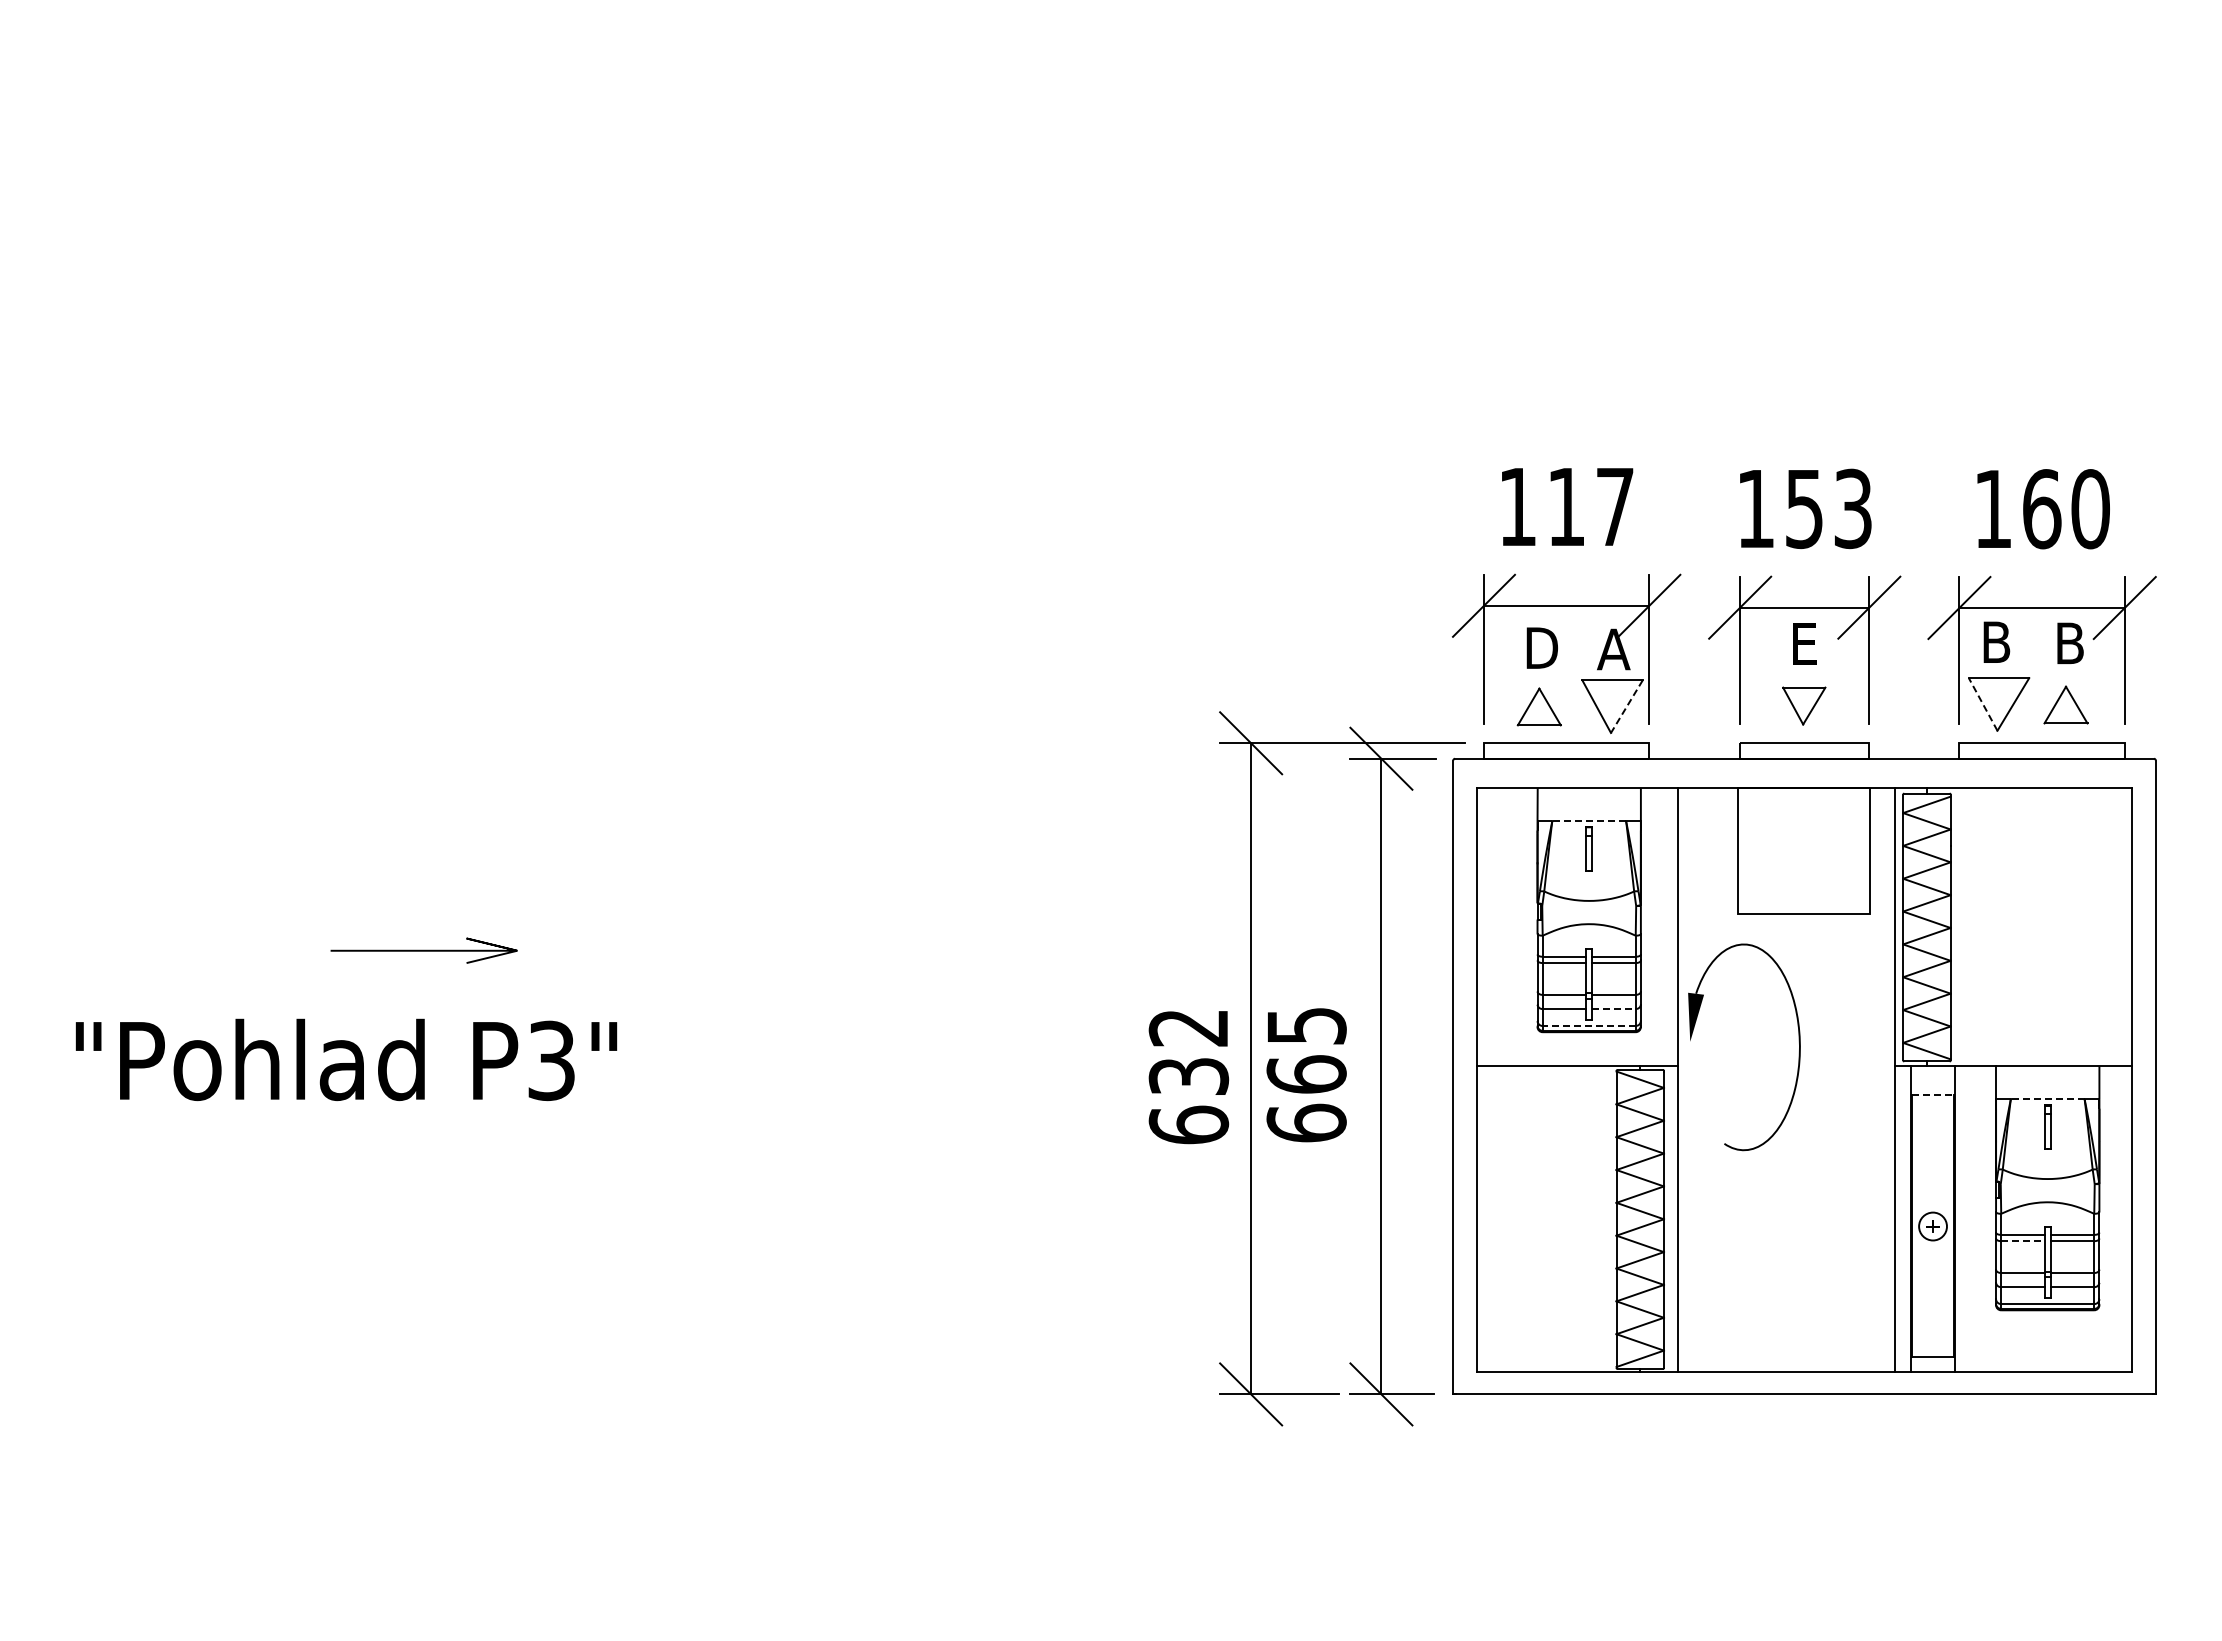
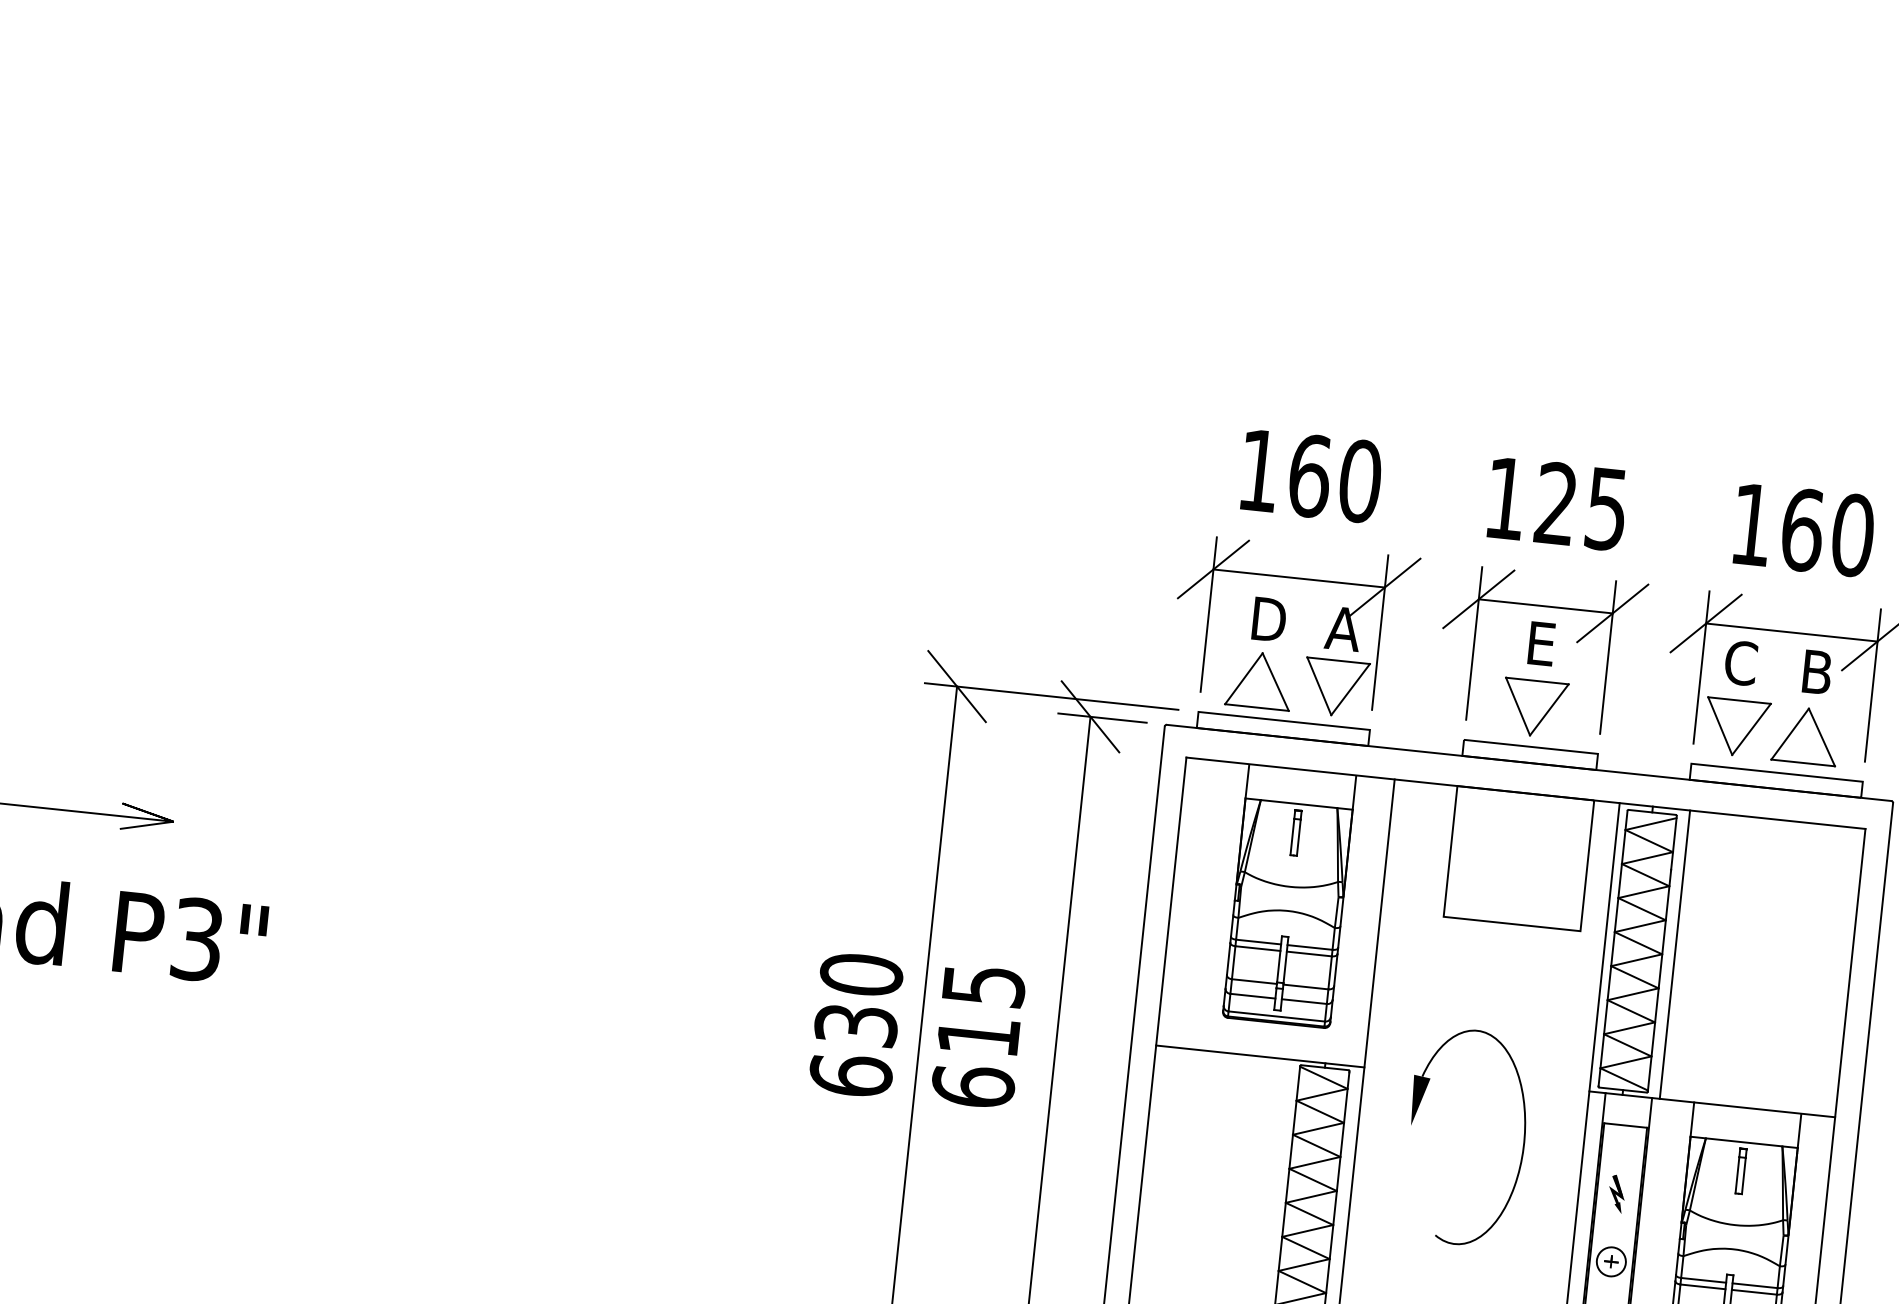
text: (1590, 506) -> (1334, 478), 117 -> 160
text: (1828, 508) -> (1581, 506), 153 -> 125
text: (1996, 642) -> (1740, 663), B -> C
line: (1983, 704) -> (1720, 726), dashed -> solid
part: (2065, 704) -> (1805, 735), size x1.43
part: (1804, 705) -> (1534, 707), size x1.43
part: (1539, 706) -> (1260, 679), size x1.43
line: (1626, 706) -> (1350, 689), dashed -> solid
line: (1589, 821) -> (1299, 804), dashed -> solid
line: (1962, 927) -> (1674, 955), added
line: (1614, 1009) -> (1304, 1002), dashed -> solid
line: (1589, 1025) -> (1277, 1016), dashed -> solid
text: (1188, 1027) -> (861, 974), 632 -> 630
part: (1692, 1035) -> (1414, 1119), moved
text: (1306, 1074) -> (978, 1035), 665 -> 615
line: (1933, 1095) -> (1626, 1126), dashed -> solid
line: (2047, 1099) -> (1743, 1142), dashed -> solid
part: (1931, 1161) -> (1616, 1194), added
line: (2022, 1241) -> (1702, 1287), dashed -> solid

